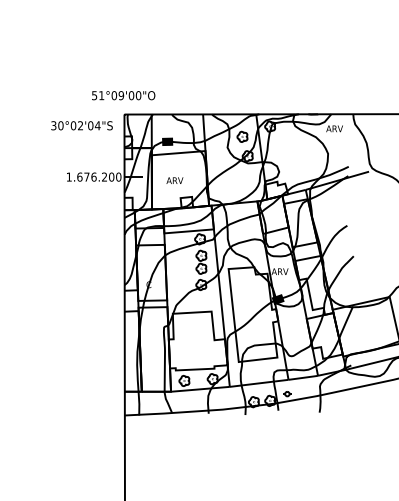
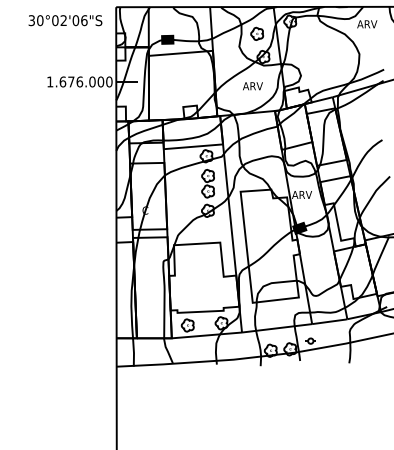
text: (97, 125) -> (83, 20), 30°02'04"S -> 30°02'06"S
text: (104, 176) -> (92, 81), 1.676.200 -> 1.676.000
text: (174, 180) -> (252, 86), moved

